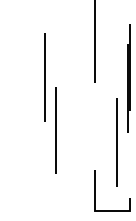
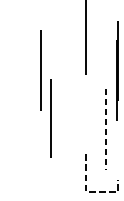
line: (116, 142) -> (106, 129), solid -> dashed
line: (98, 210) -> (89, 191), solid -> dashed

